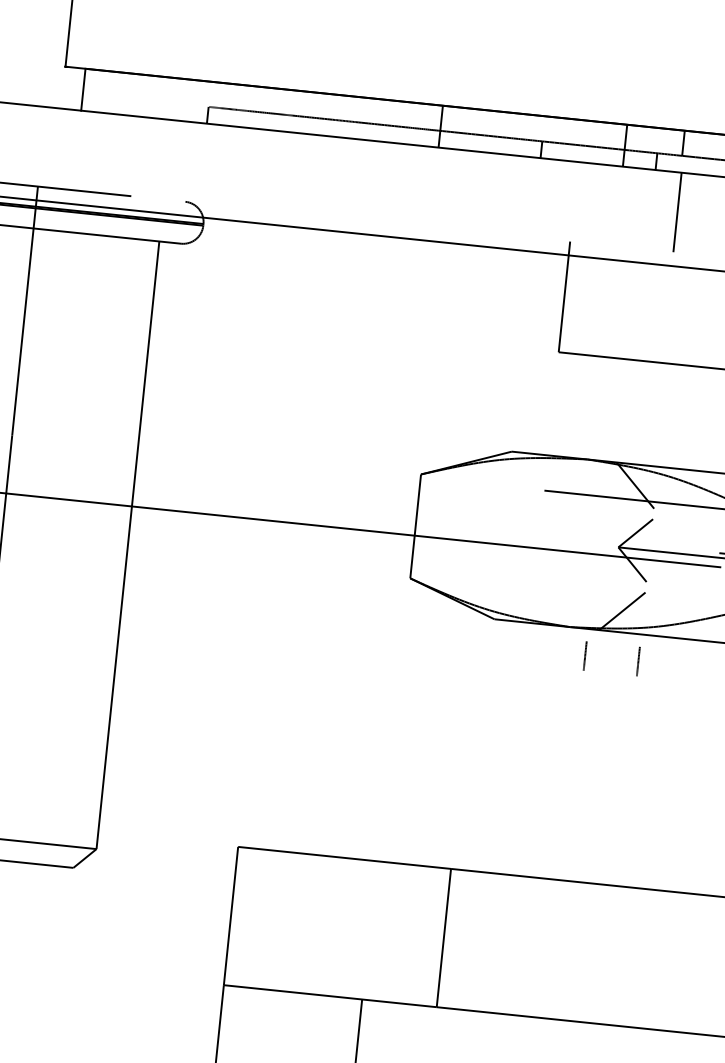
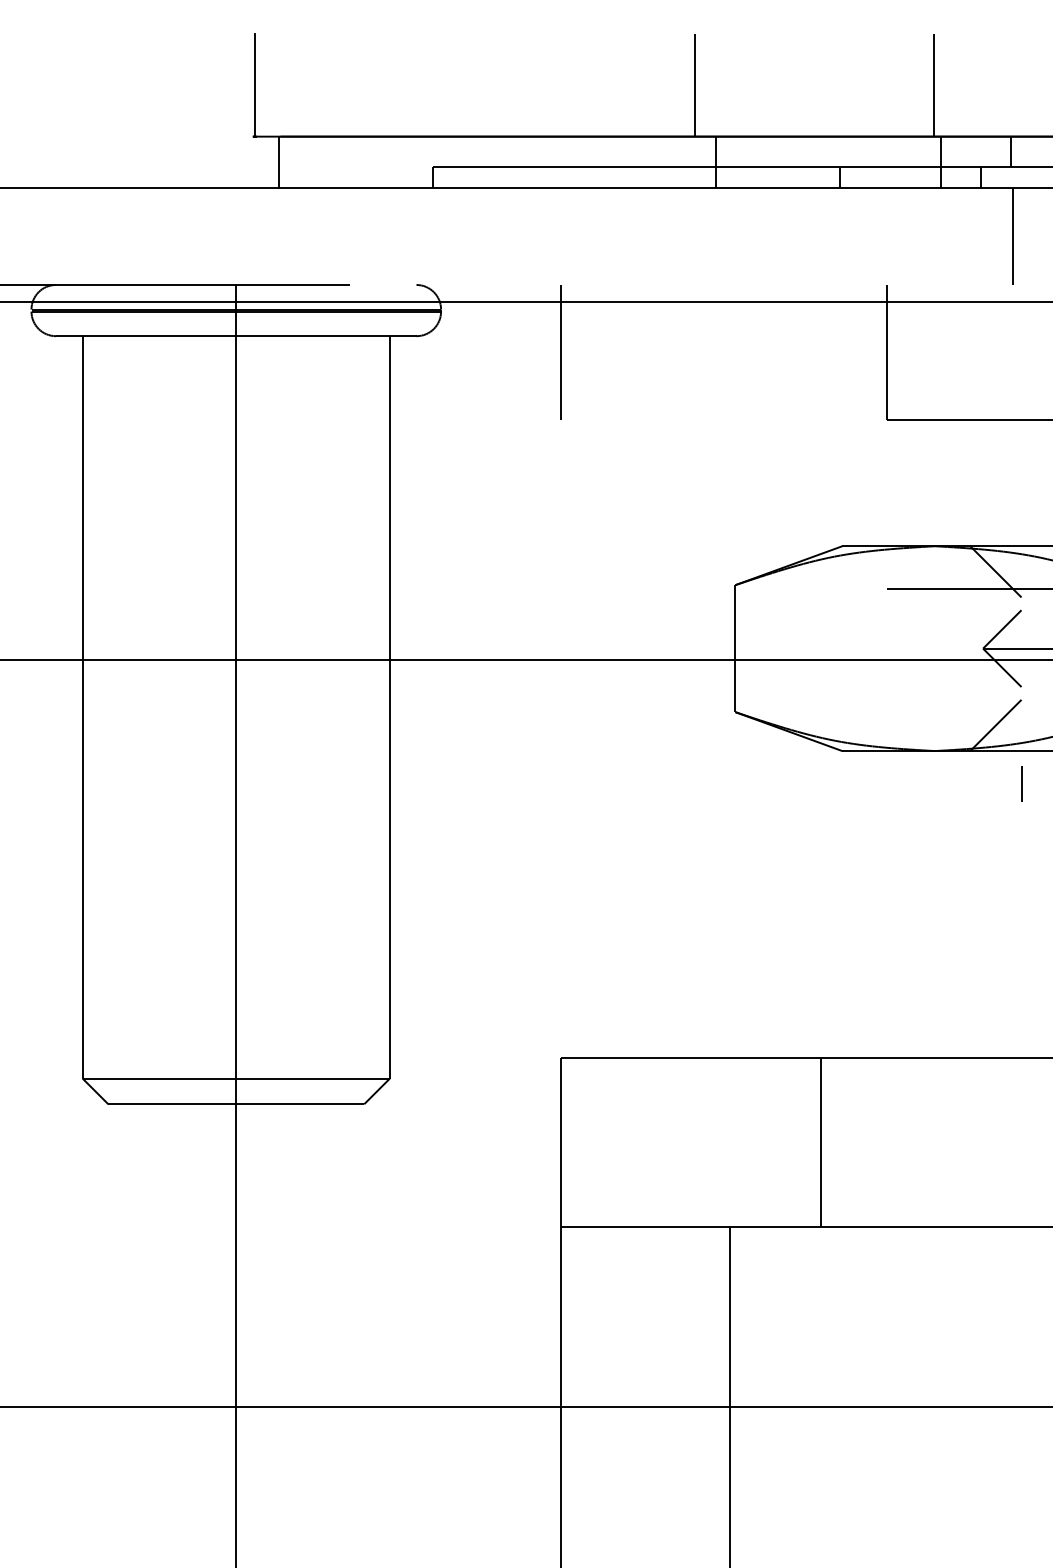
line: (429, 62) -> (694, 85), added
line: (626, 82) -> (934, 85), added
line: (298, 269) -> (561, 352), added
line: (585, 655) -> (956, 783), removed

